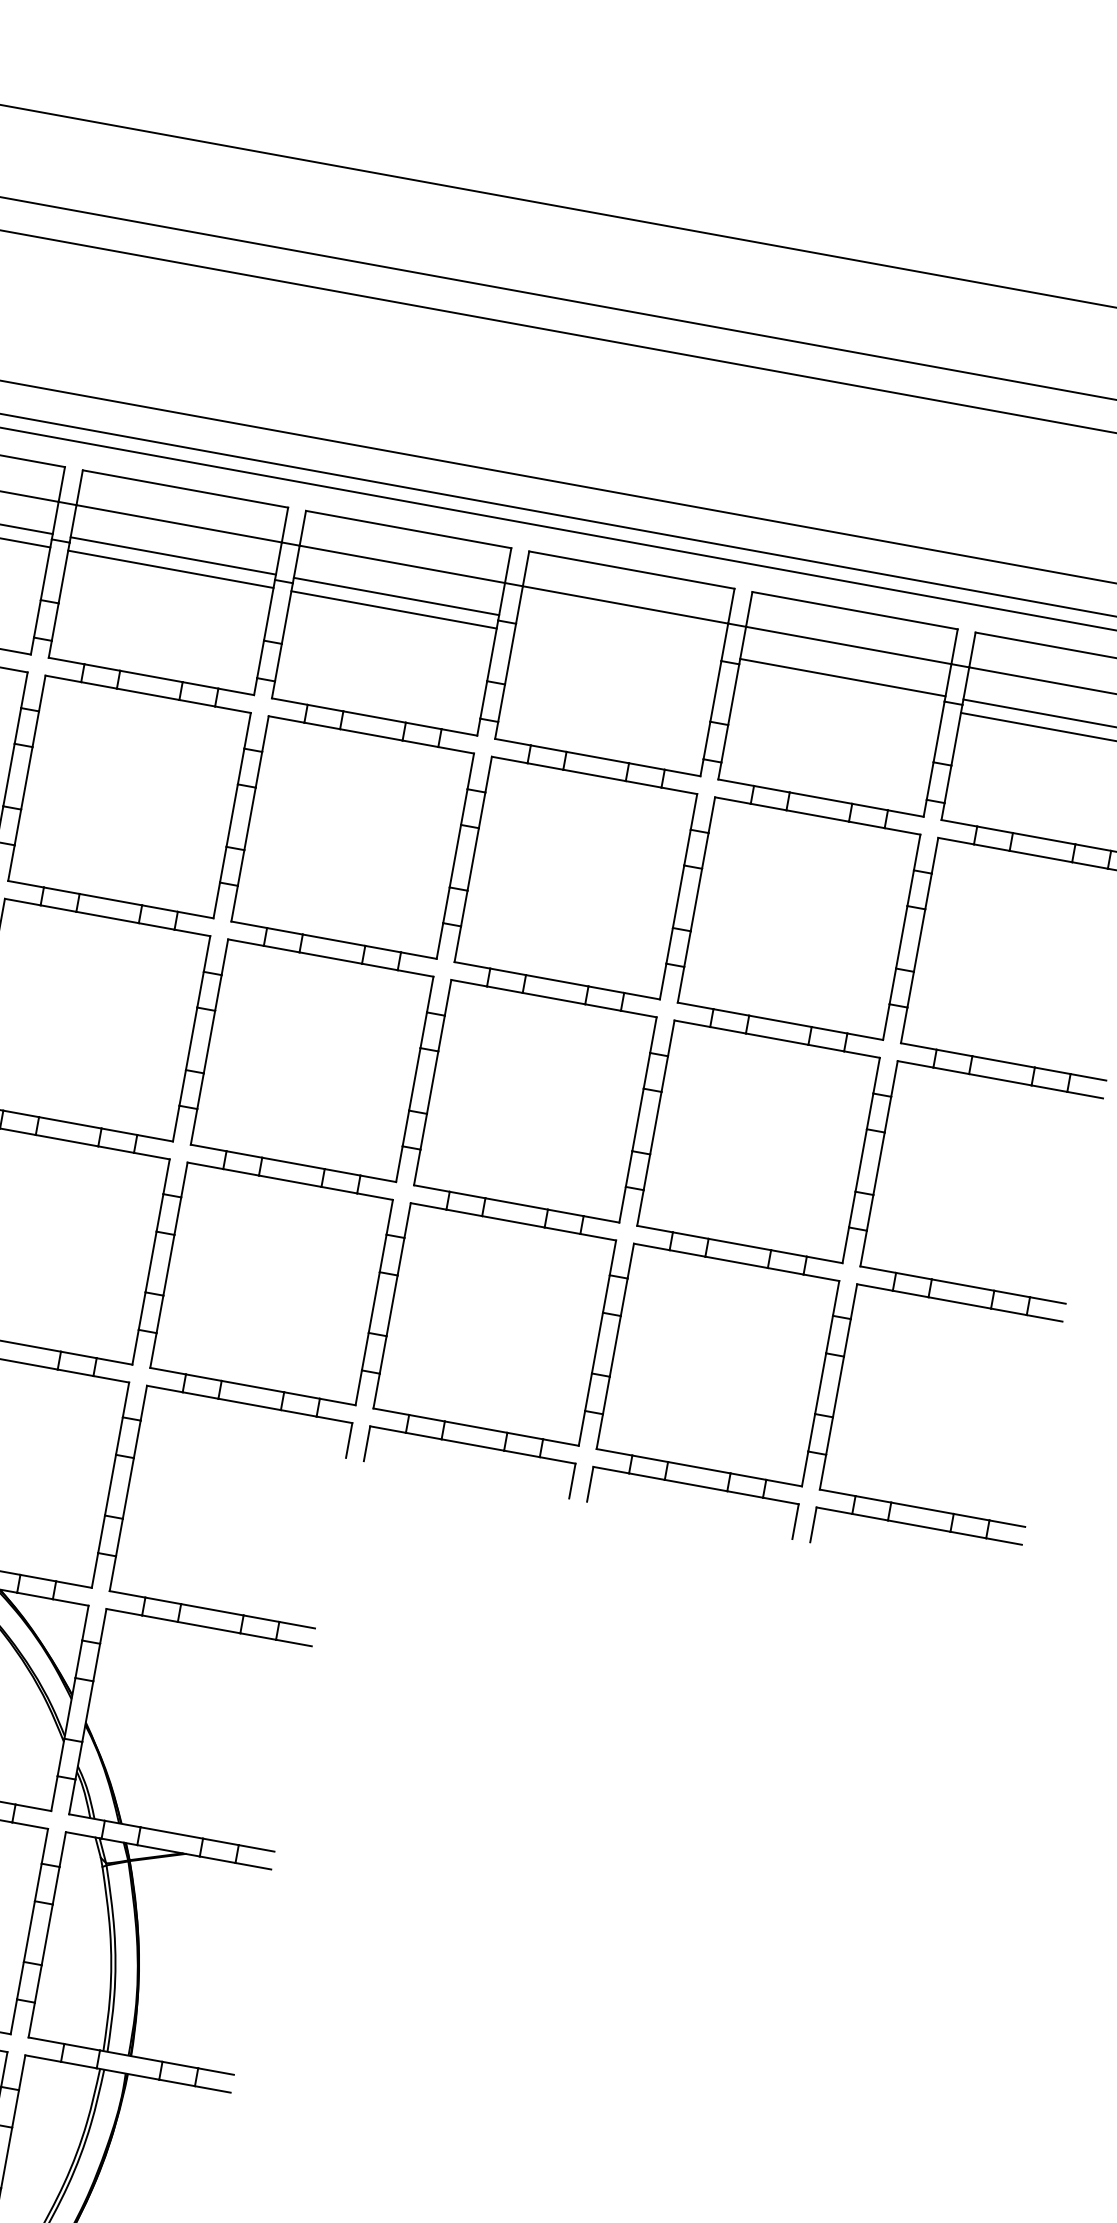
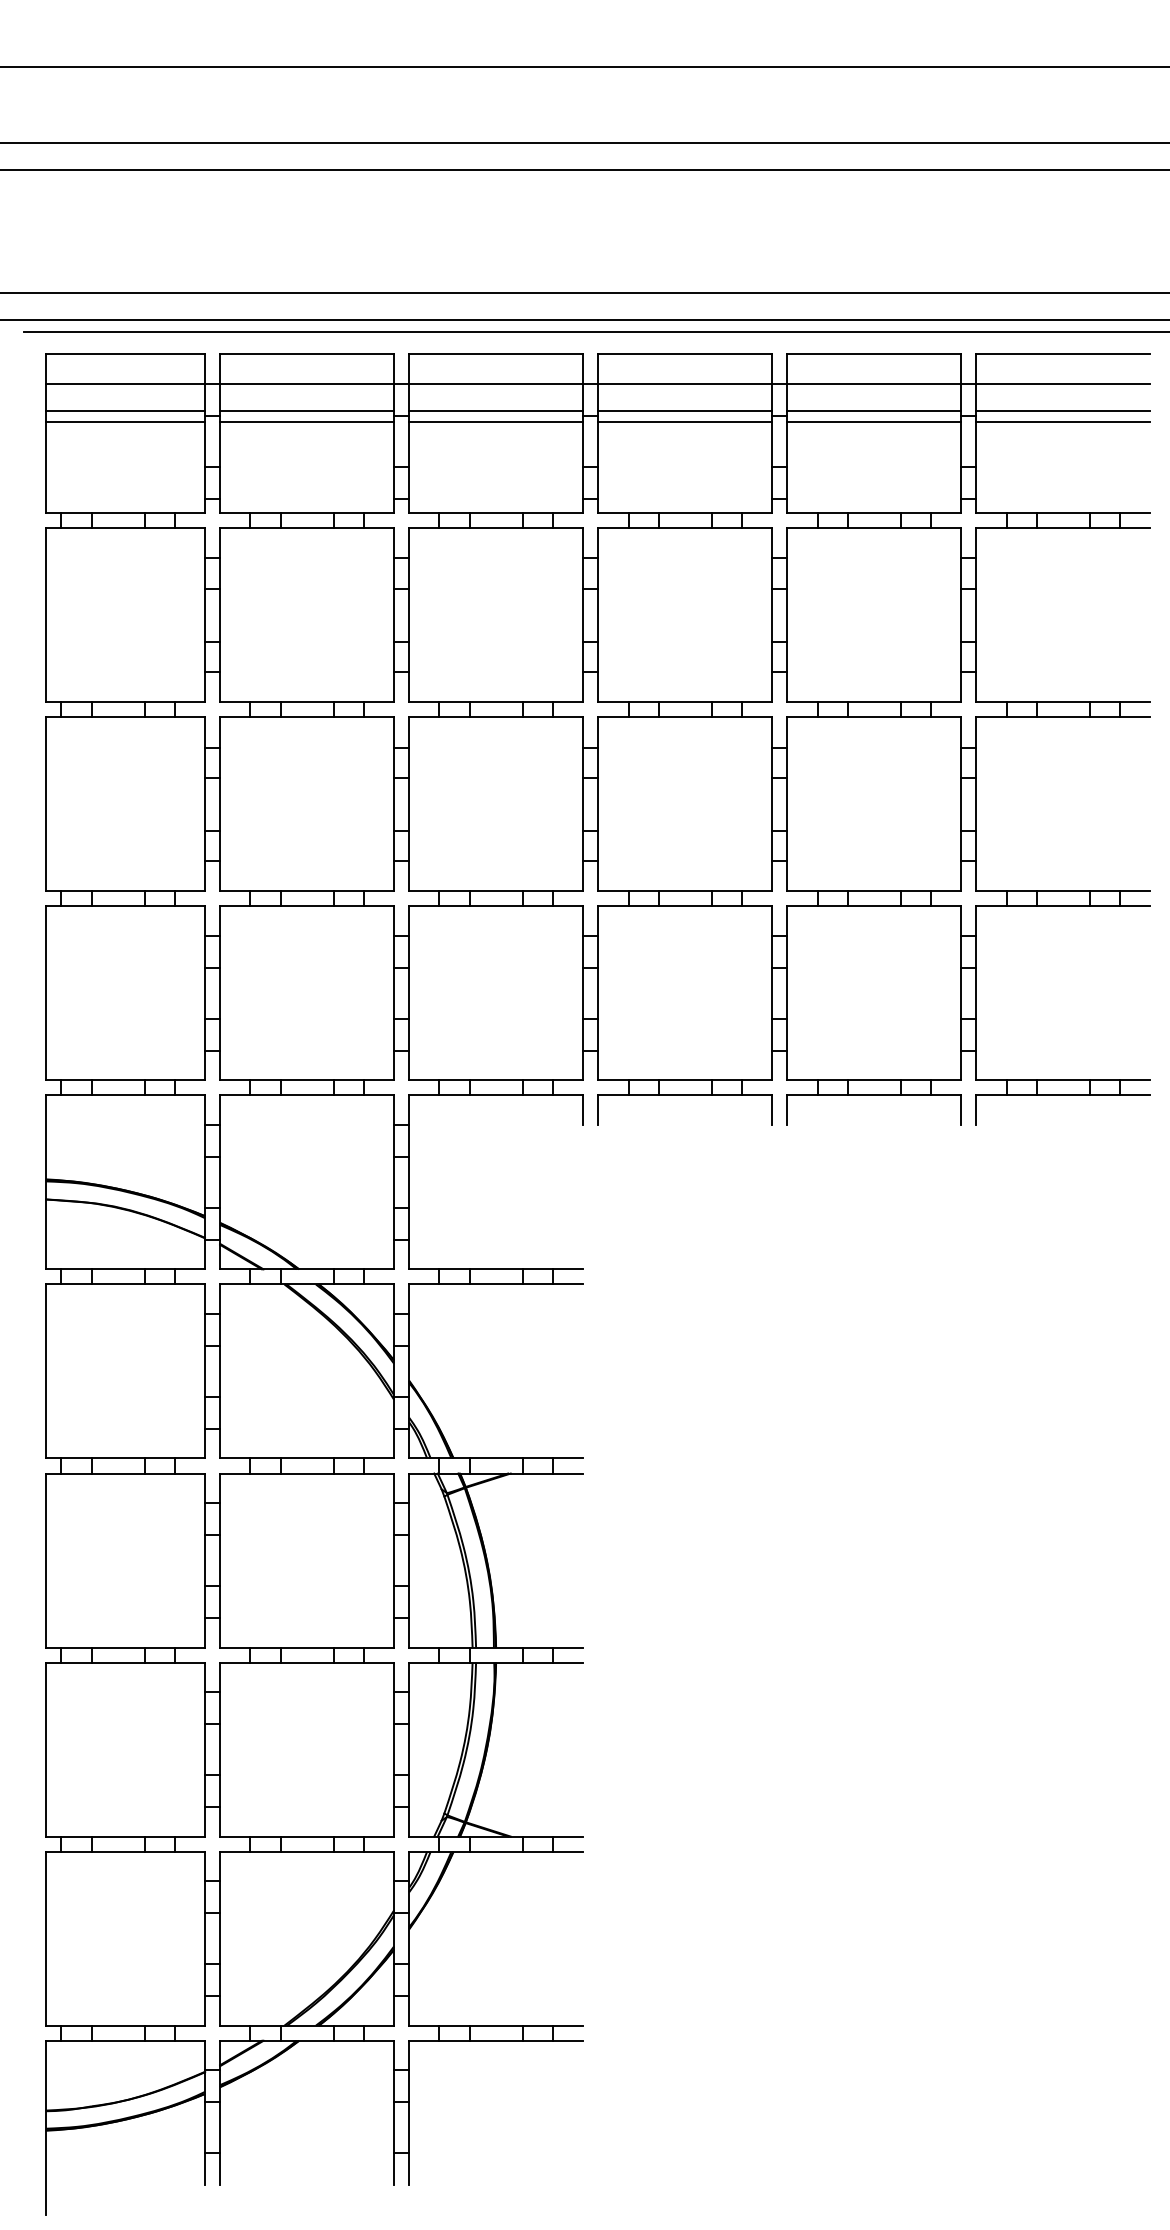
line: (619, 637) -> (685, 411), added
line: (617, 650) -> (685, 422), added
line: (840, 691) -> (874, 422), added

